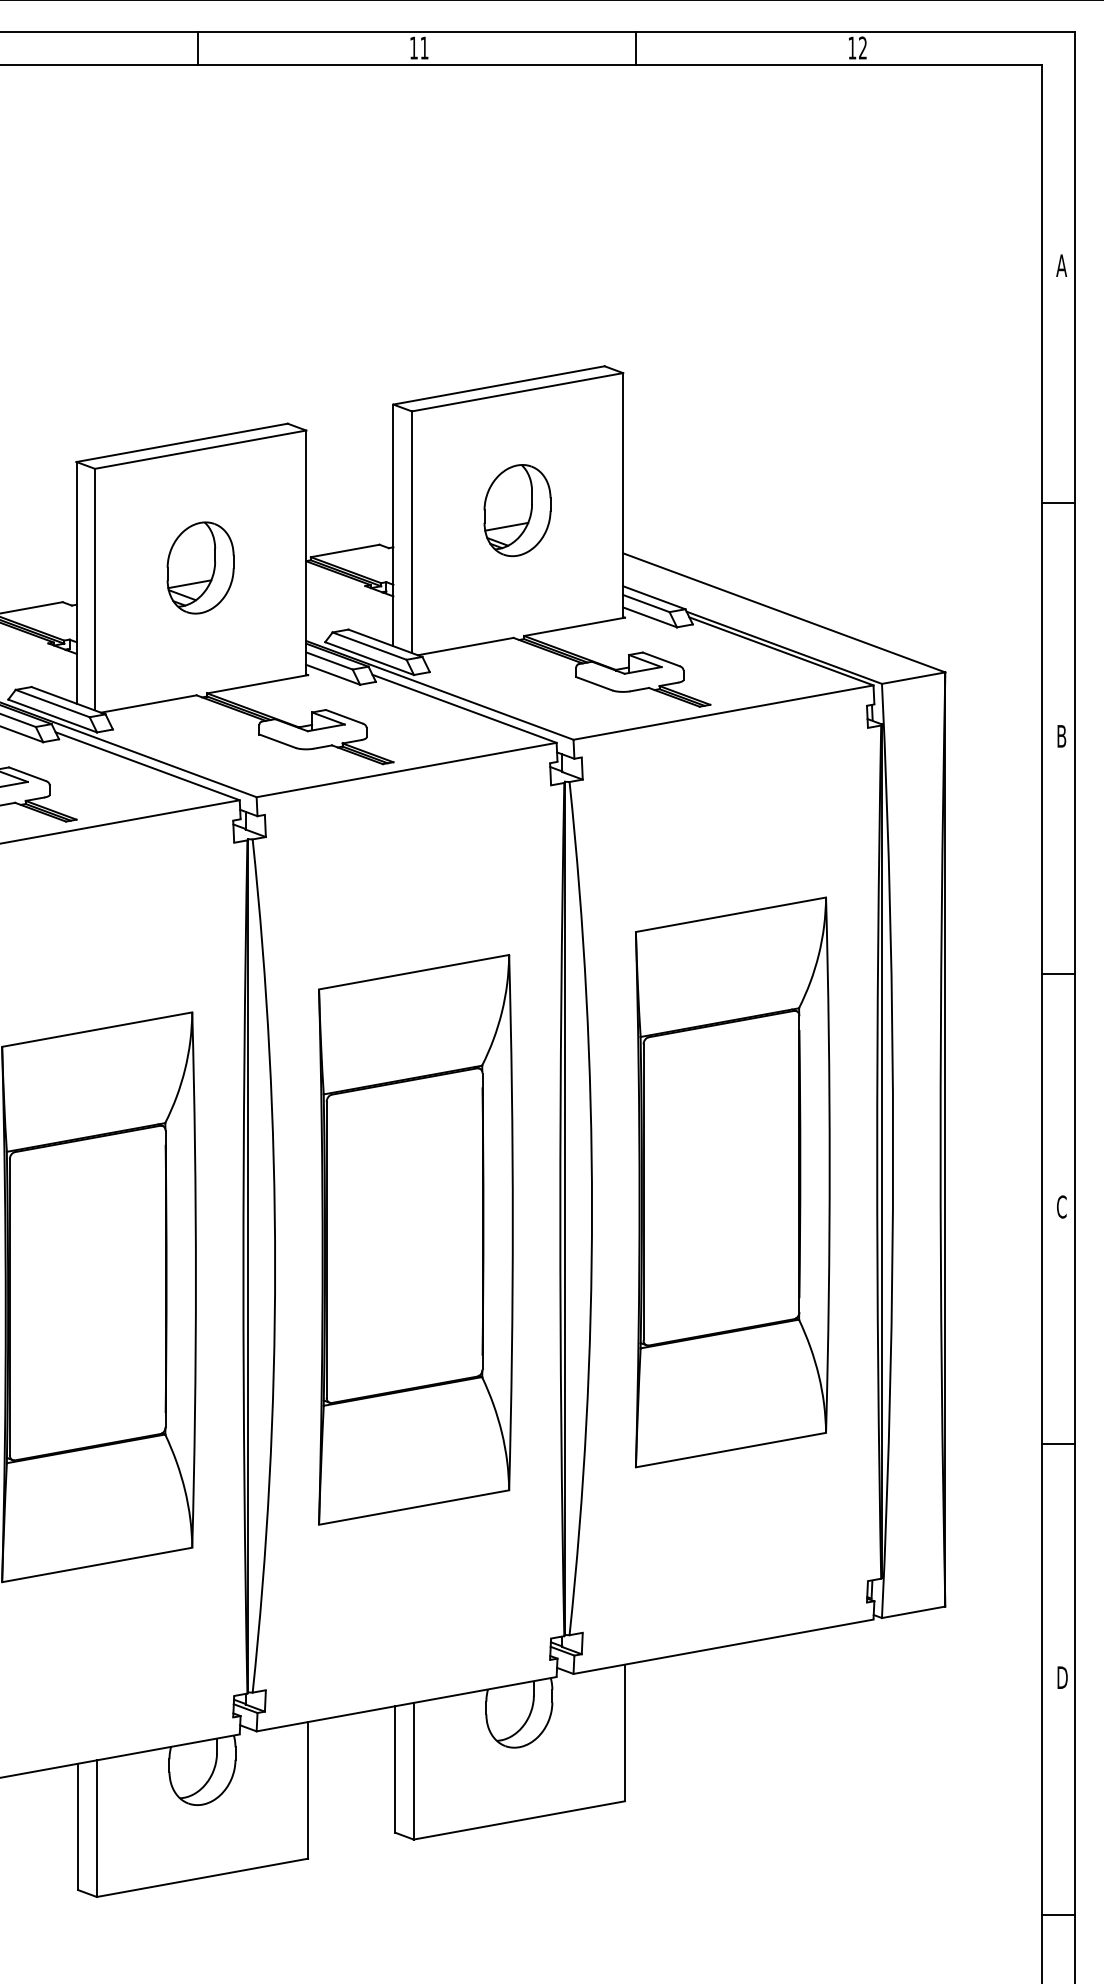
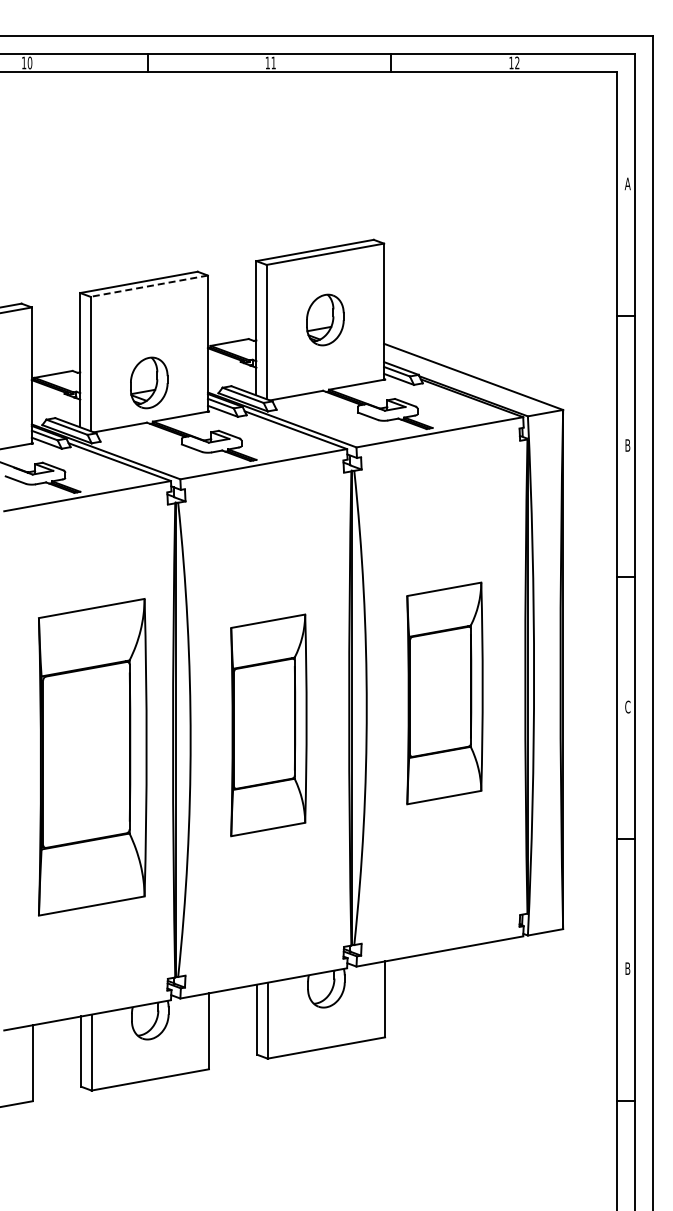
line: (201, 450) -> (149, 286), solid -> dashed
part: (201, 567) -> (149, 382), moved
part: (731, 1182) -> (444, 693), size x0.7
part: (415, 1240) -> (268, 725), size x0.7
text: (1062, 1677) -> (628, 968), D -> B

